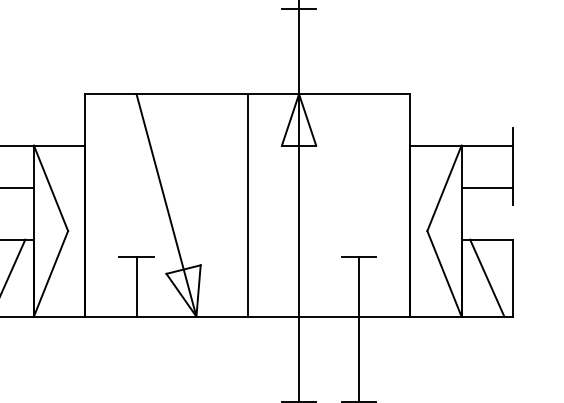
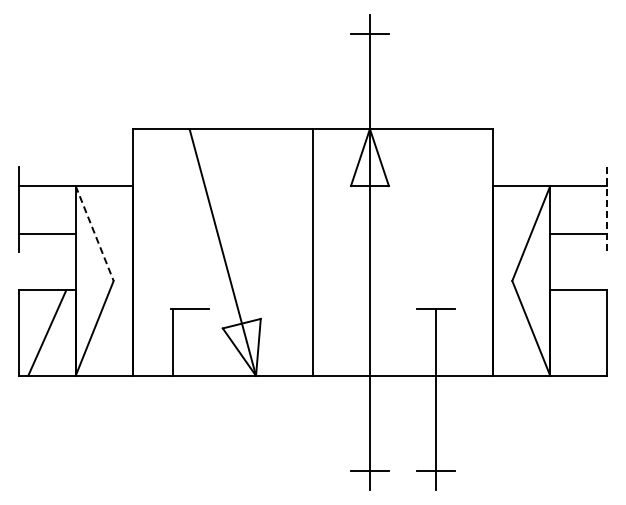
line: (513, 166) -> (607, 209), solid -> dashed
line: (50, 188) -> (94, 233), solid -> dashed
line: (487, 277) -> (578, 332), removed
line: (136, 286) -> (172, 342), moved

